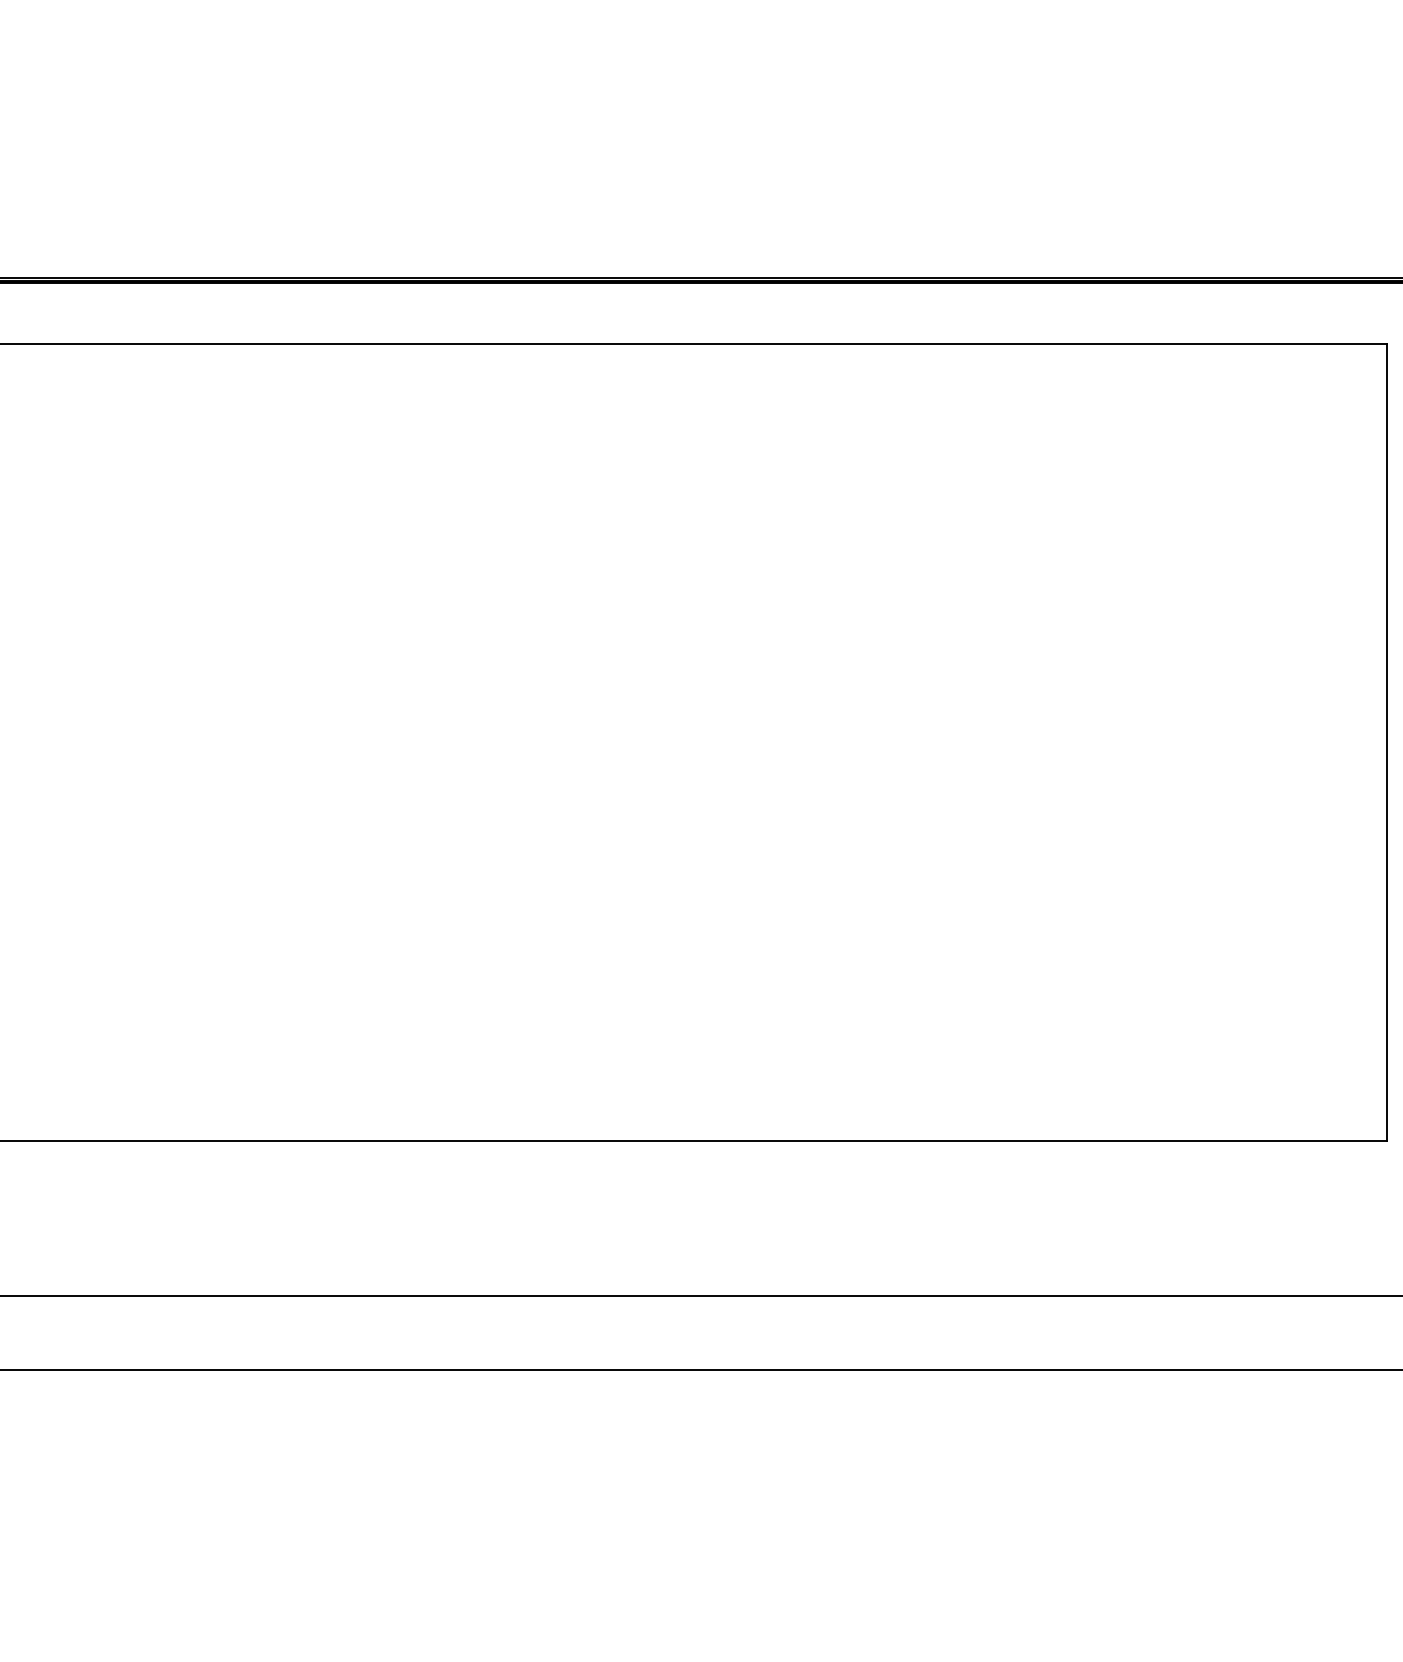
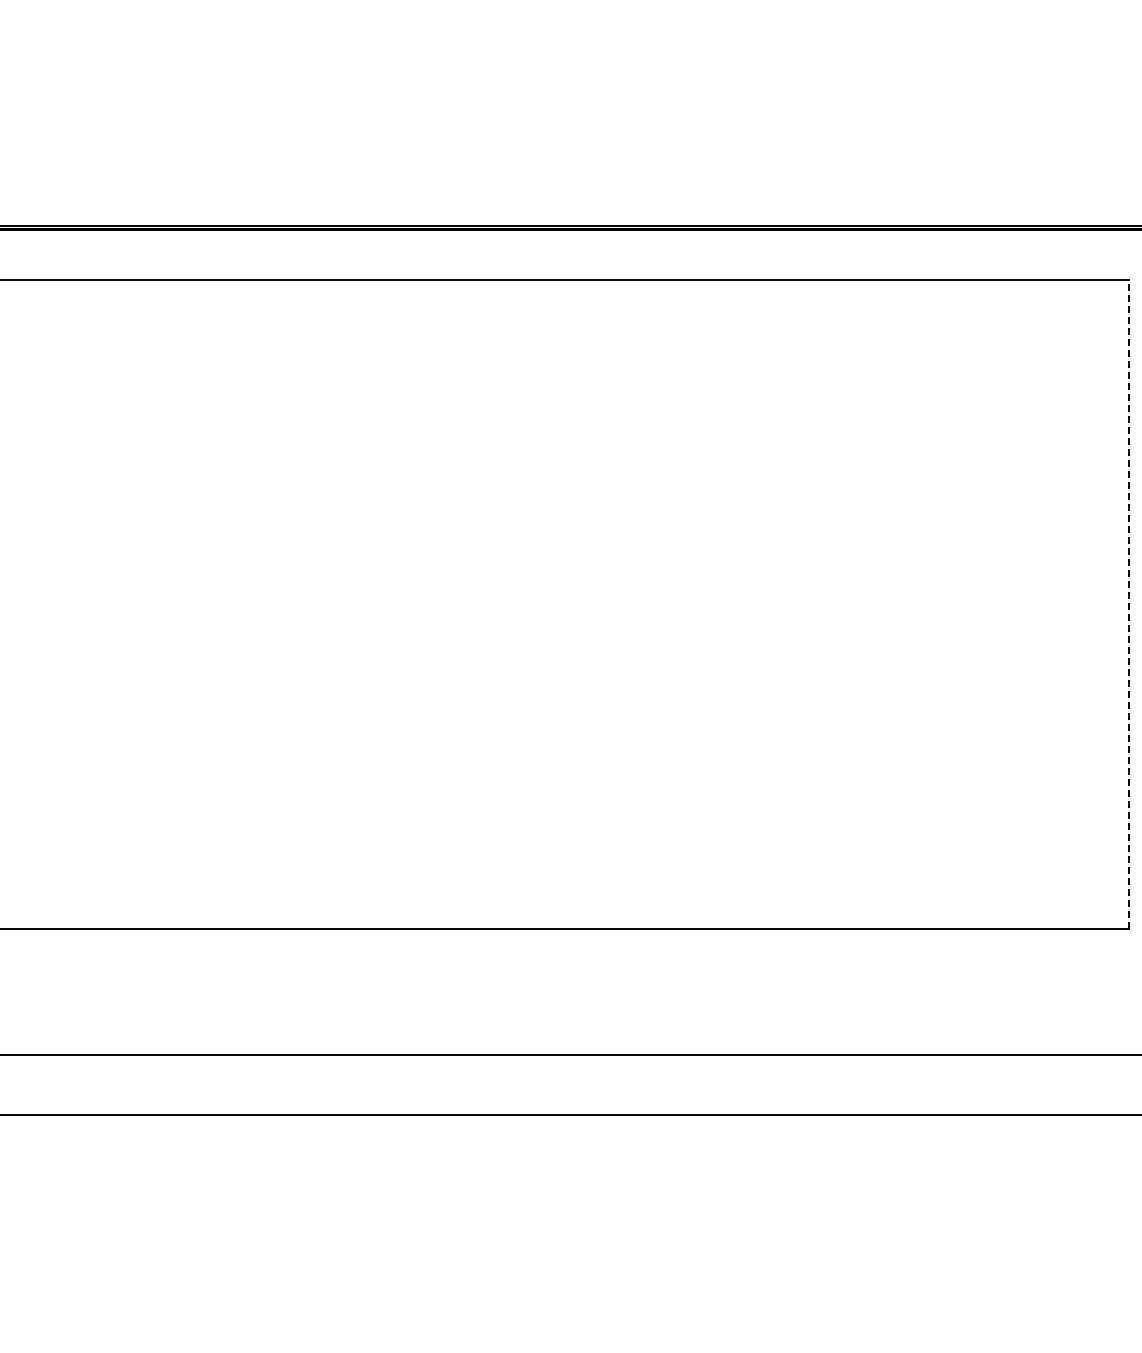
line: (1386, 742) -> (1128, 604), solid -> dashed

